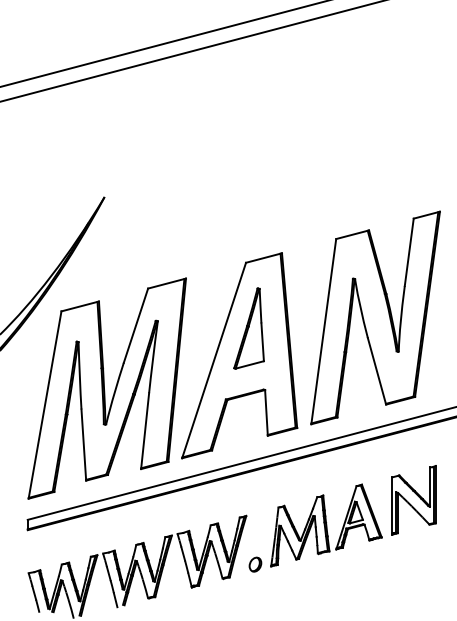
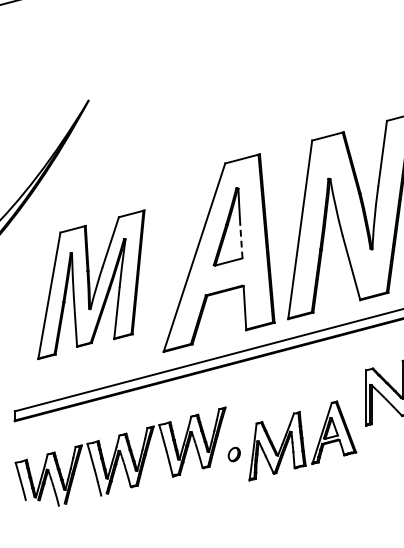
line: (262, 342) -> (241, 240), solid -> dashed
part: (106, 388) -> (90, 284), size x0.7
part: (326, 525) -> (302, 440), moved

